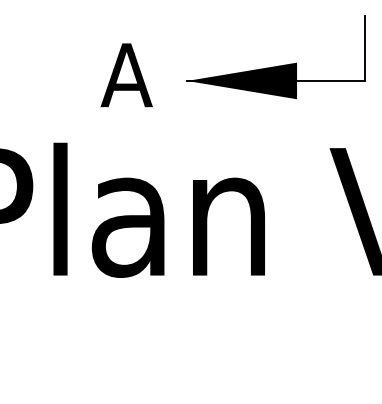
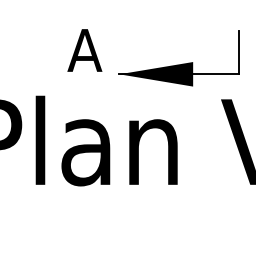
part: (275, 57) -> (178, 58), moved

